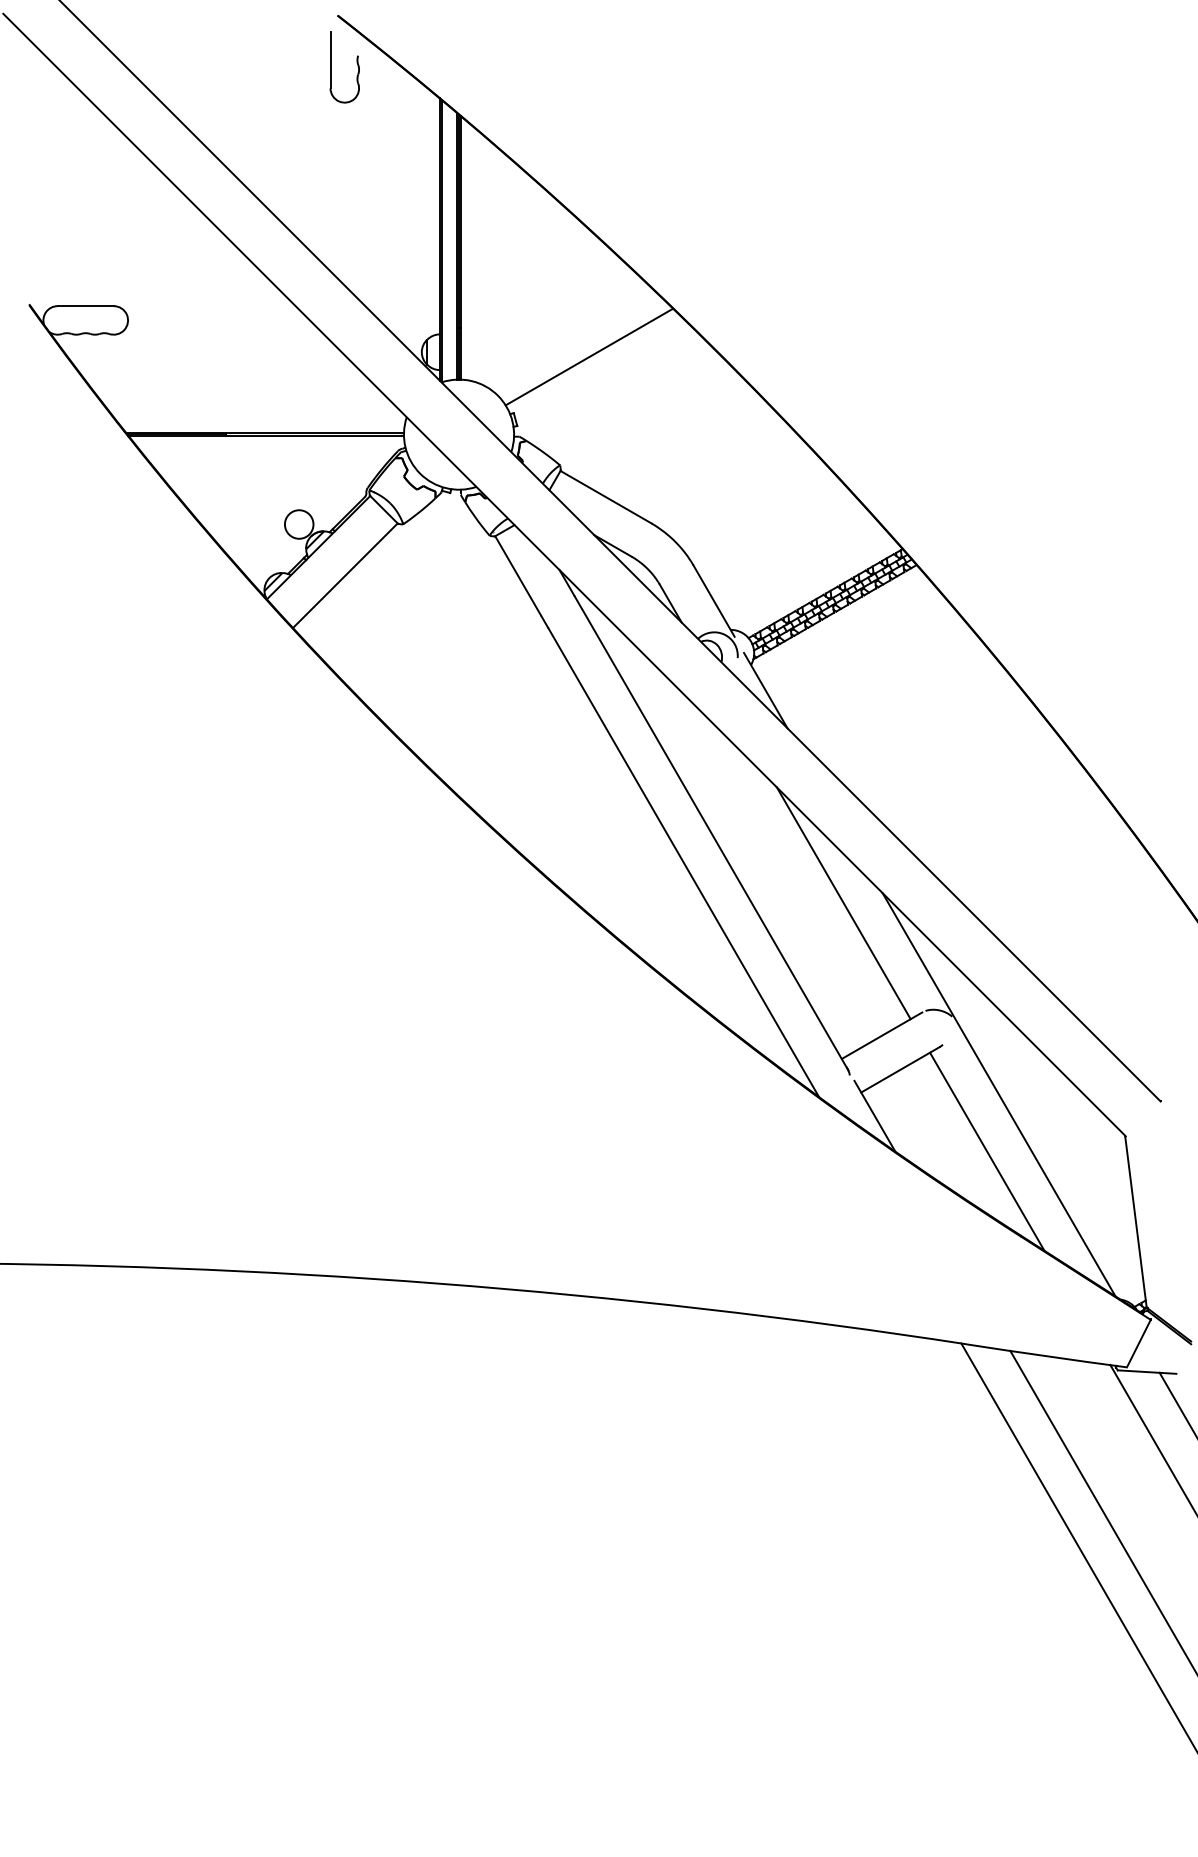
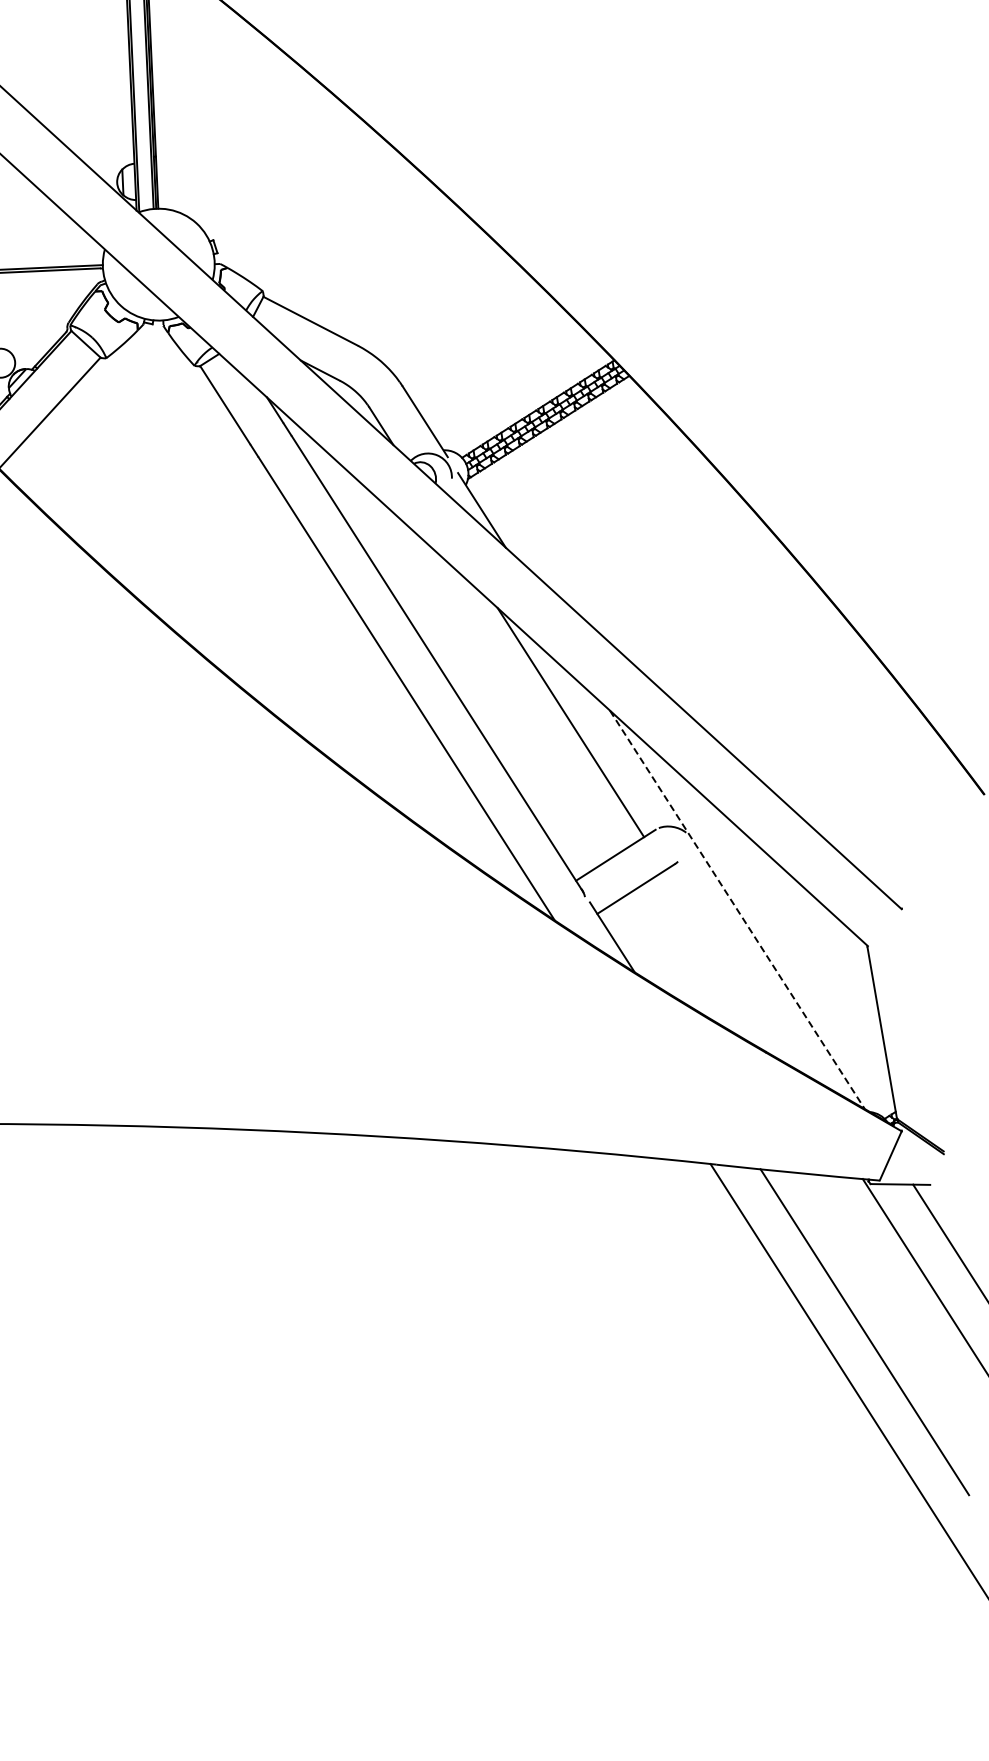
line: (589, 356) -> (287, 179), removed
line: (999, 1094) -> (737, 909), solid -> dashed
line: (987, 1151) -> (728, 967), removed

